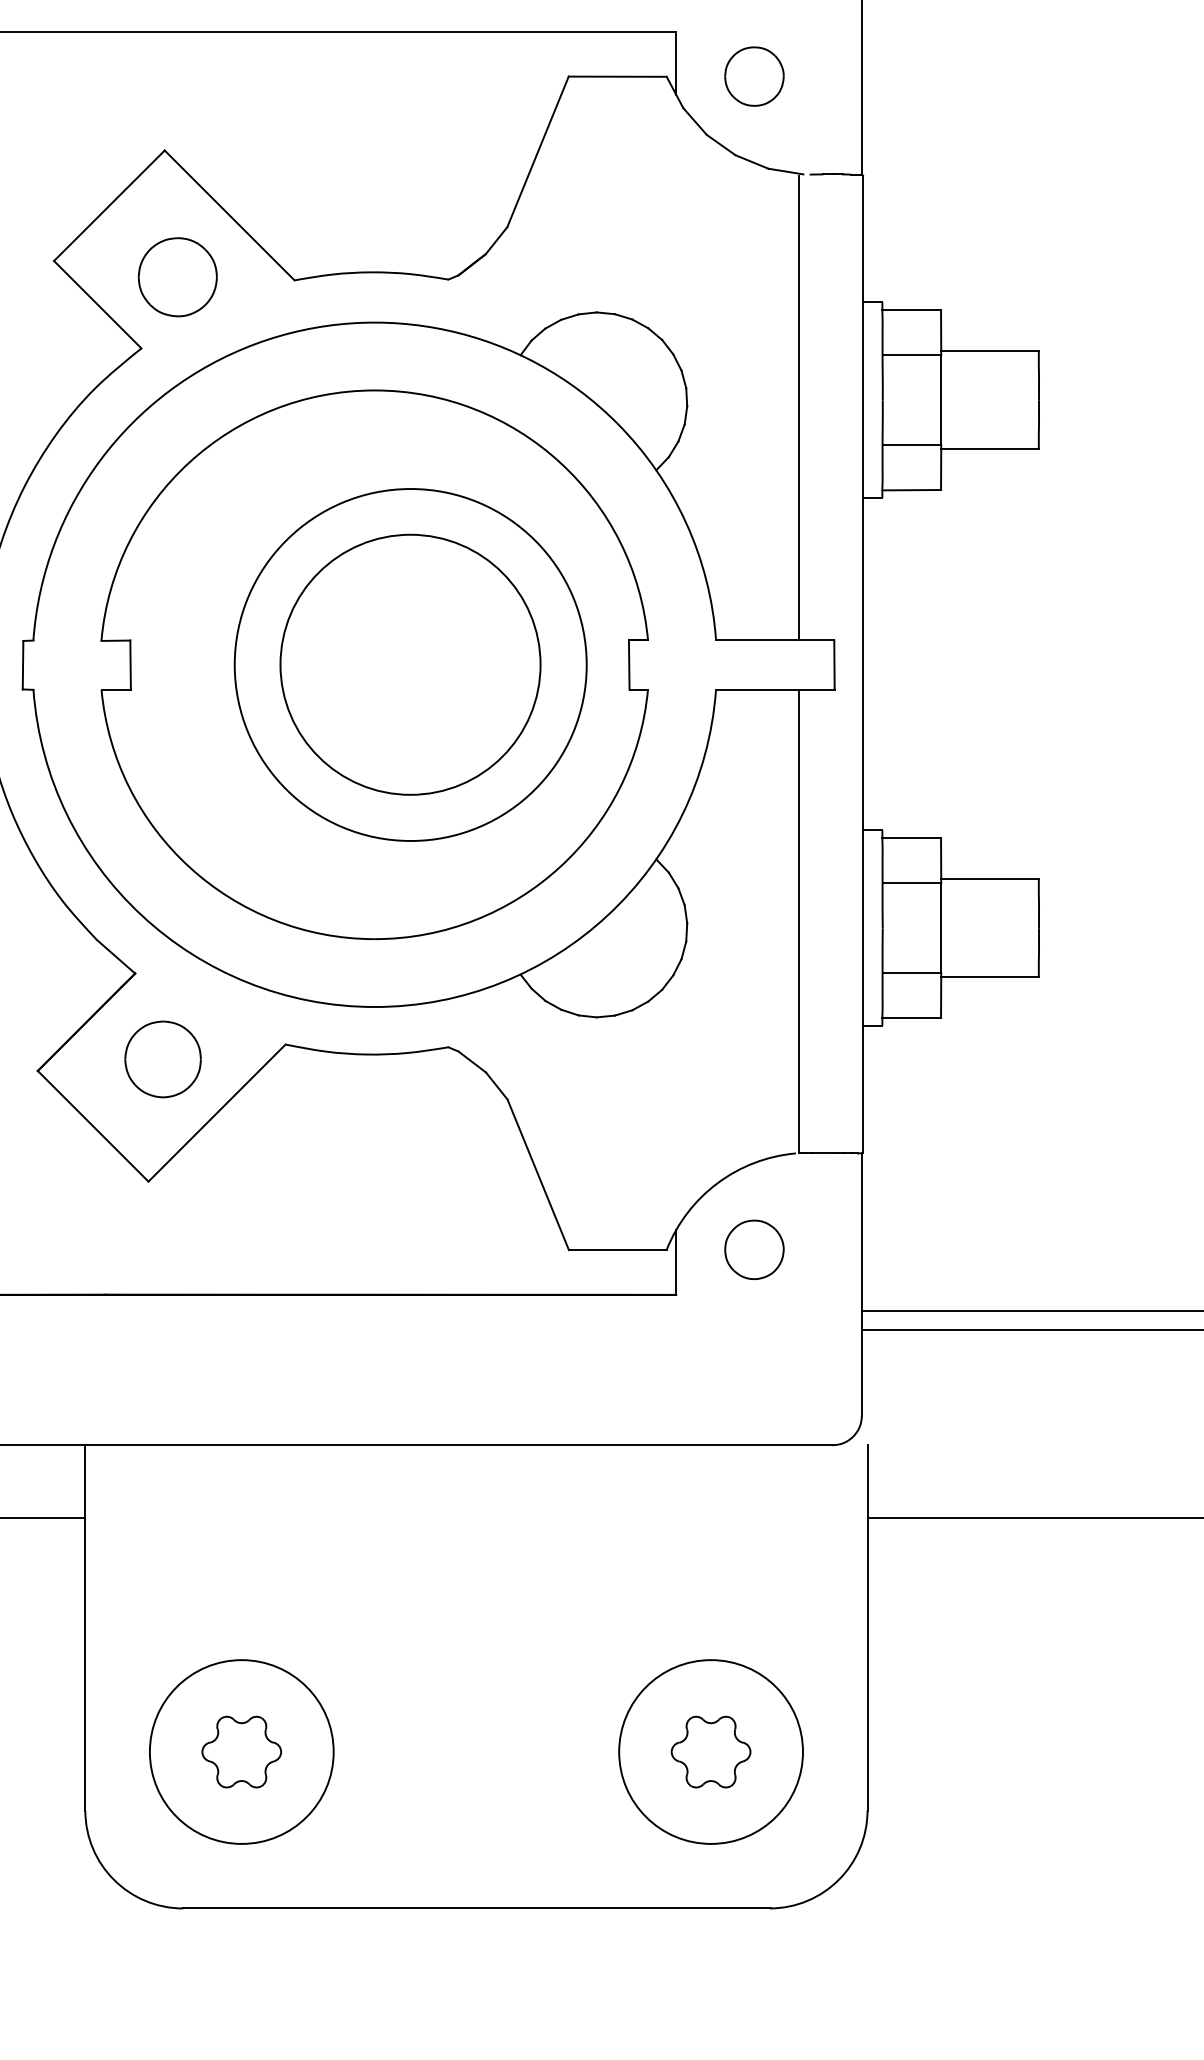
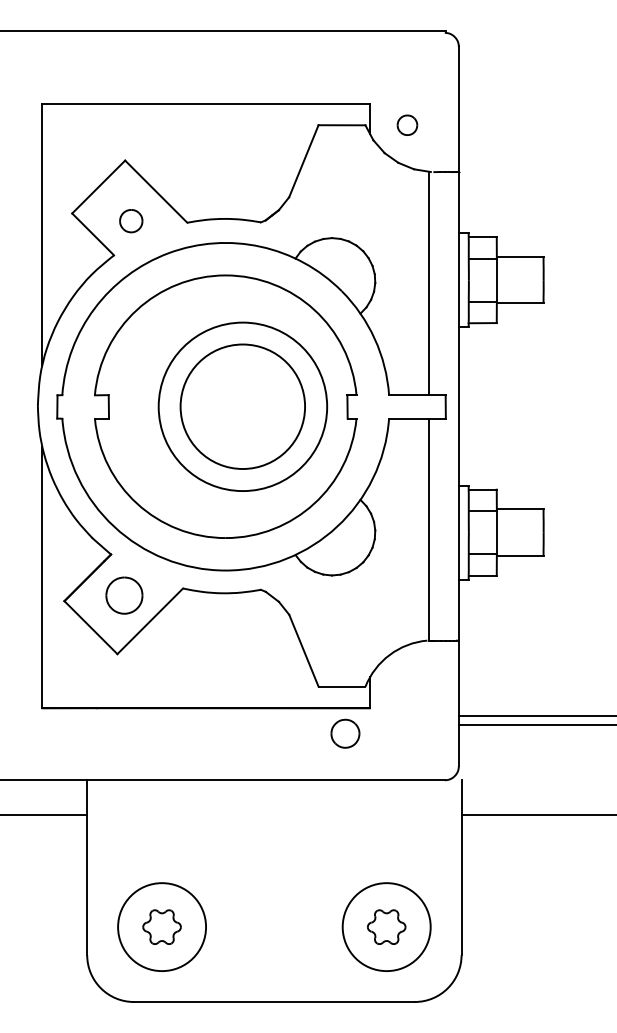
part: (754, 77) -> (407, 125), size x0.7
part: (175, 275) -> (130, 220), size x0.6
part: (754, 1249) -> (345, 733), moved

